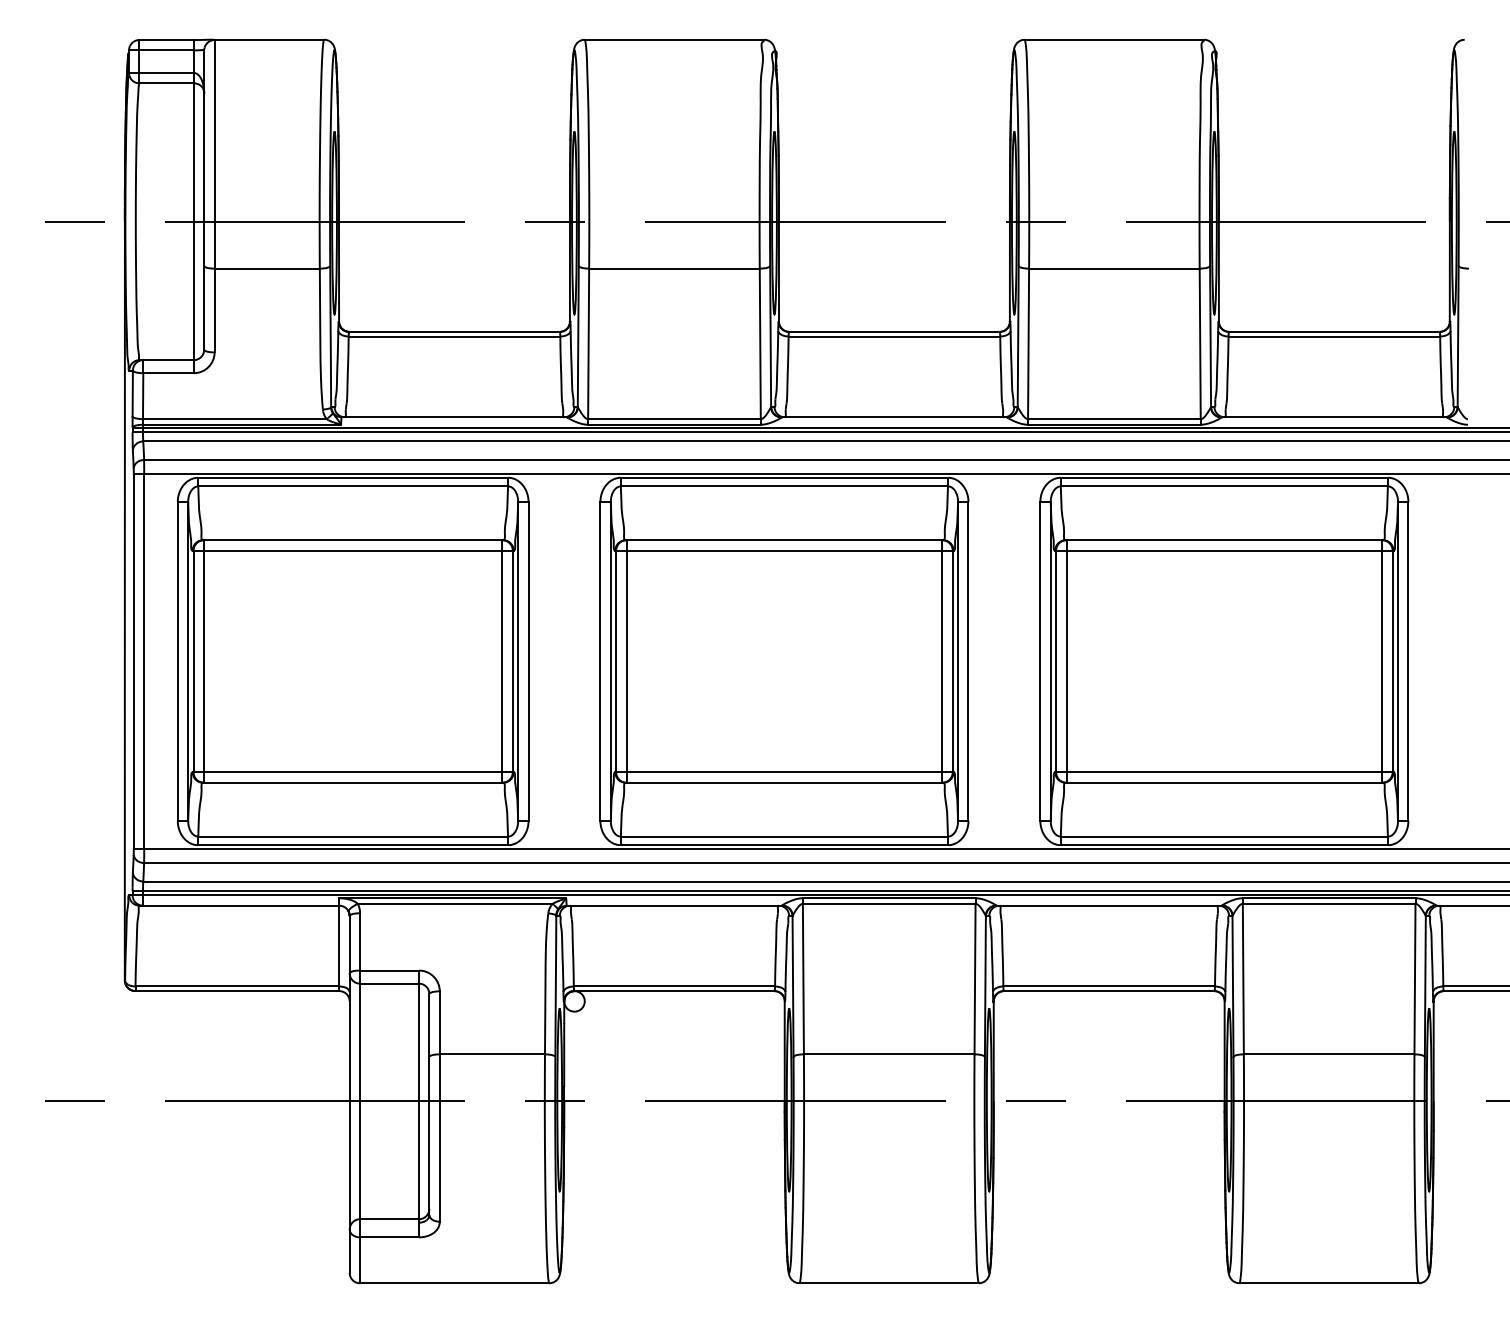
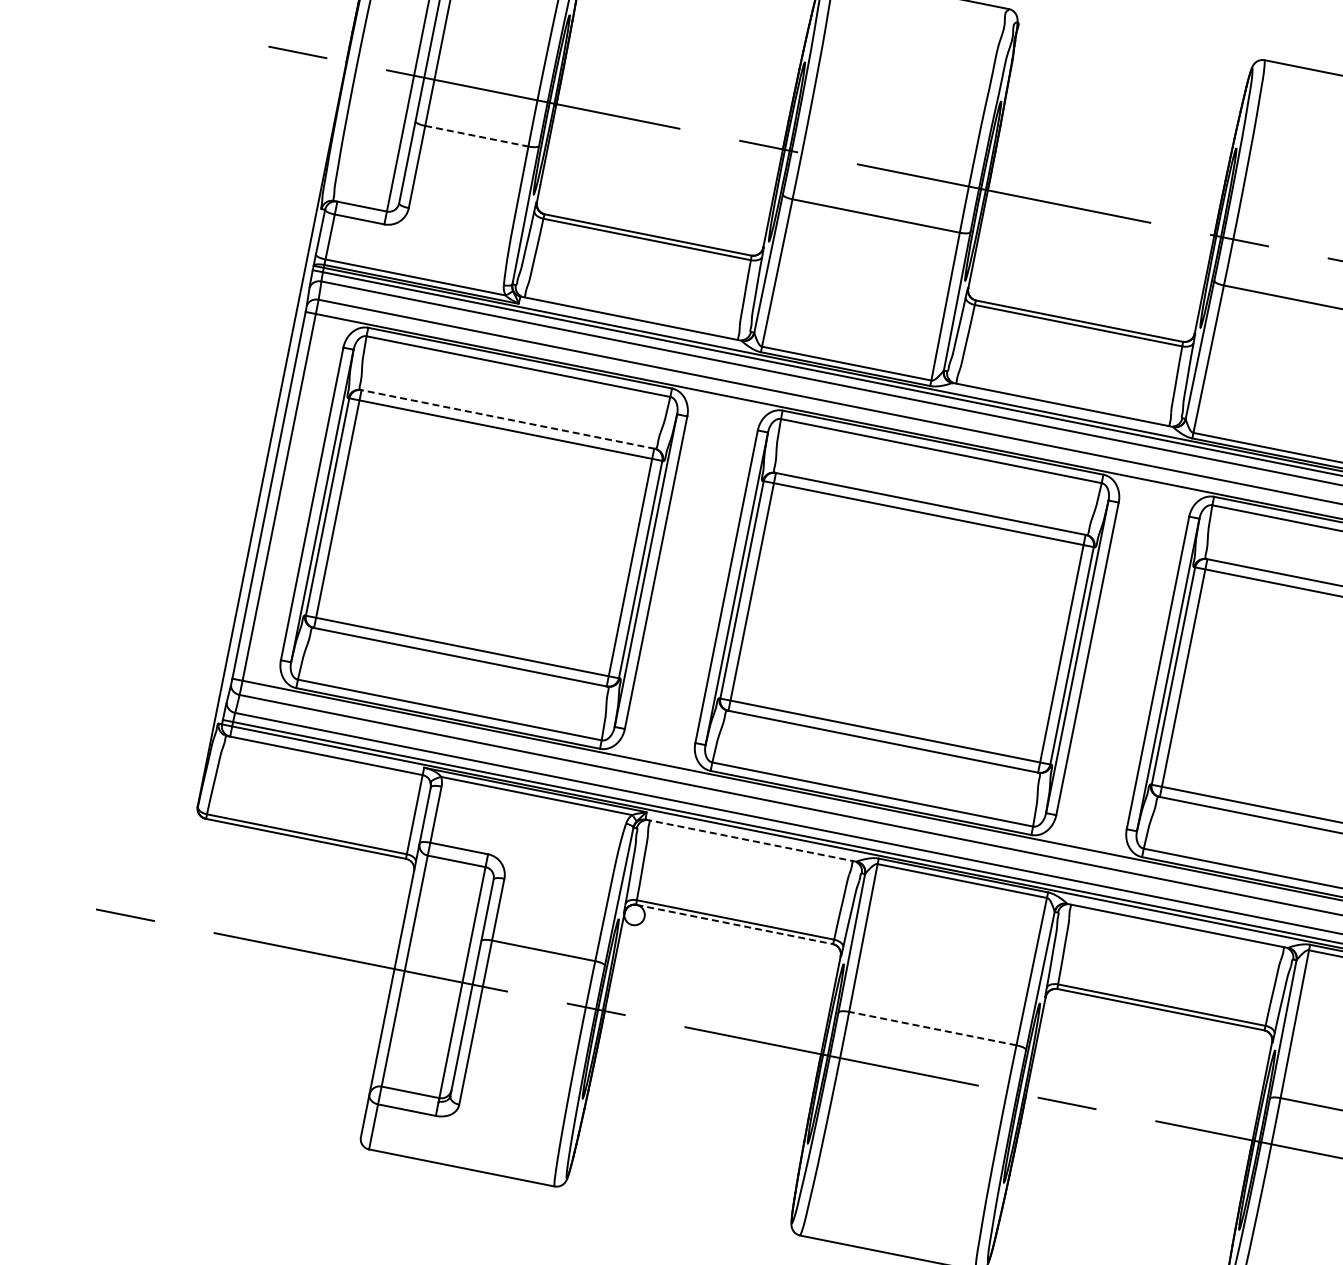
line: (267, 268) -> (477, 136), solid -> dashed
line: (352, 540) -> (507, 419), solid -> dashed
line: (674, 905) -> (751, 840), solid -> dashed
line: (674, 991) -> (734, 924), solid -> dashed
line: (888, 1054) -> (932, 1028), solid -> dashed

